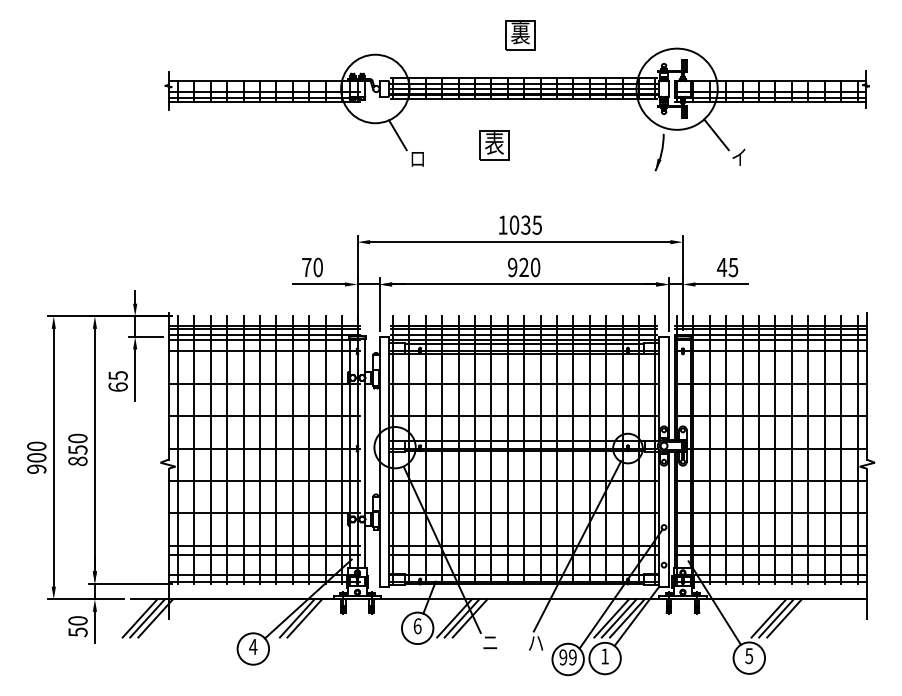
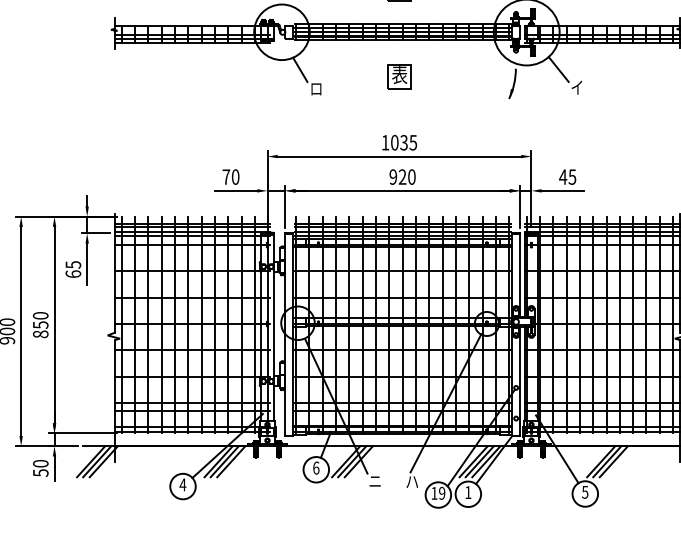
part: (494, 145) -> (399, 76), moved
line: (312, 618) -> (231, 461), added
text: (563, 657) -> (434, 493), 99 -> 19

